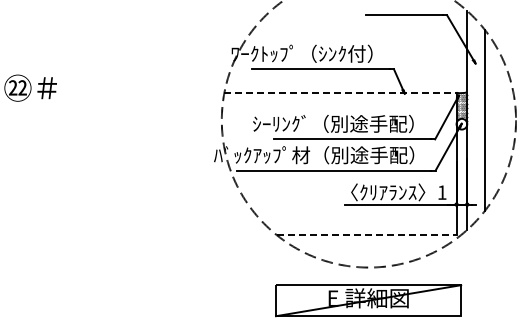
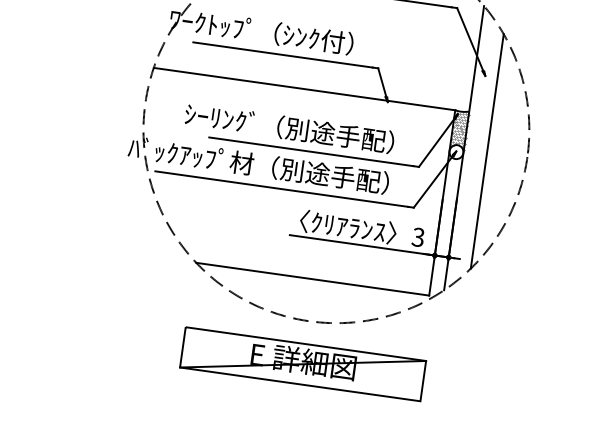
line: (341, 92) -> (305, 88), dashed -> solid
text: (441, 192) -> (417, 237), 1 -> 3
line: (366, 235) -> (312, 279), dashed -> solid

